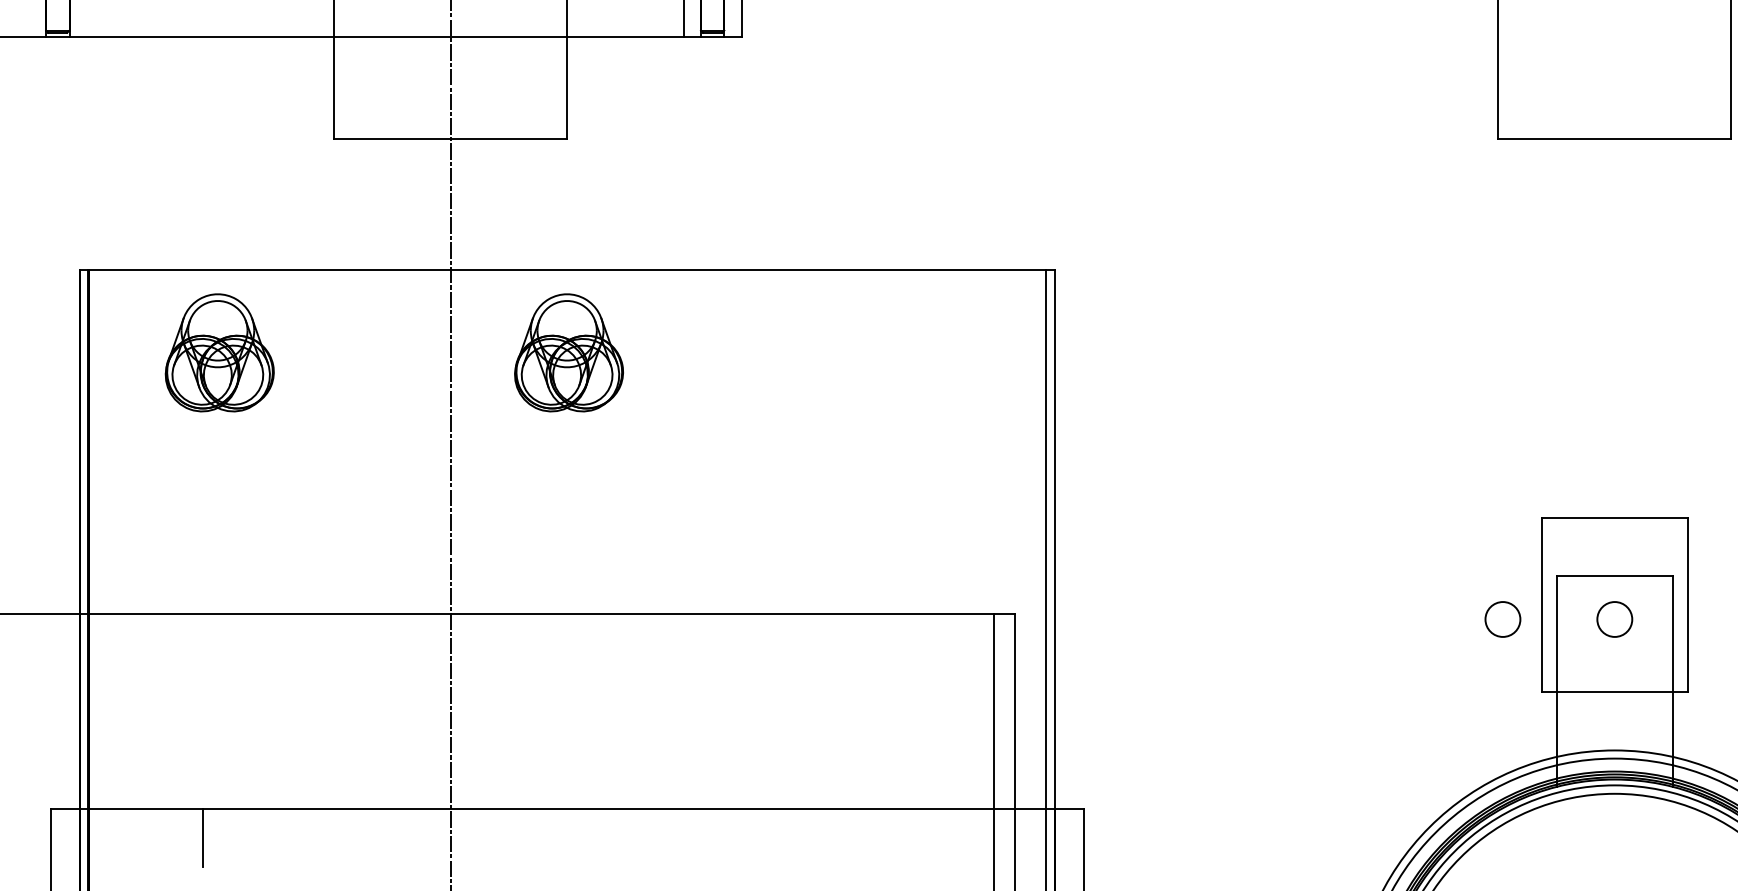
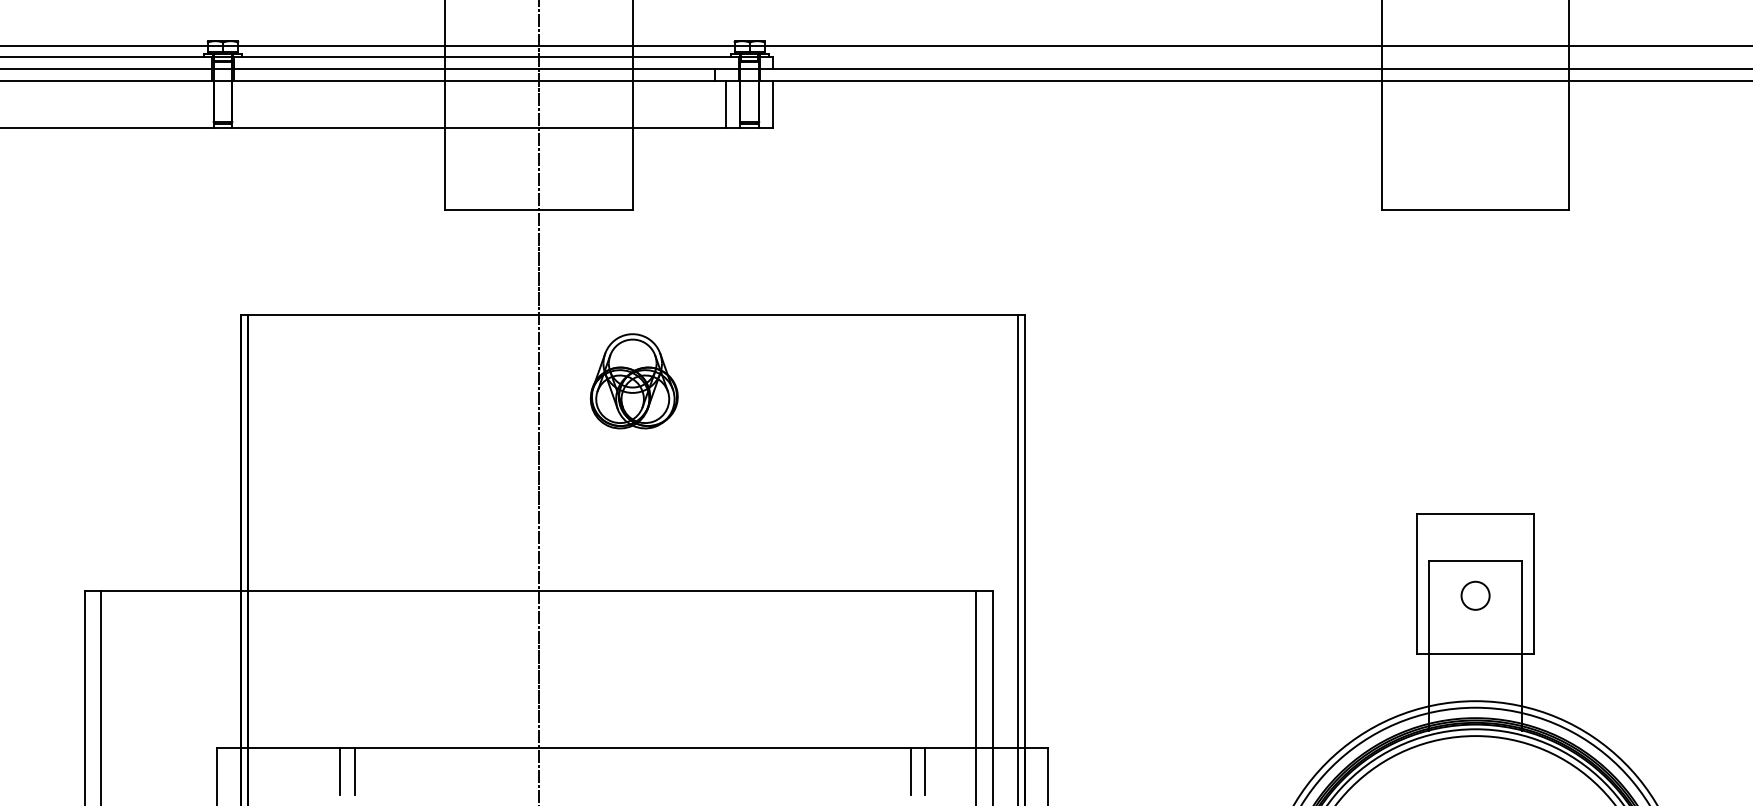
part: (218, 353) -> (352, 381), removed
circle: (1502, 619) -> (1385, 595), removed
line: (221, 837) -> (354, 771), added
line: (912, 837) -> (910, 771), added
line: (931, 837) -> (925, 771), added

